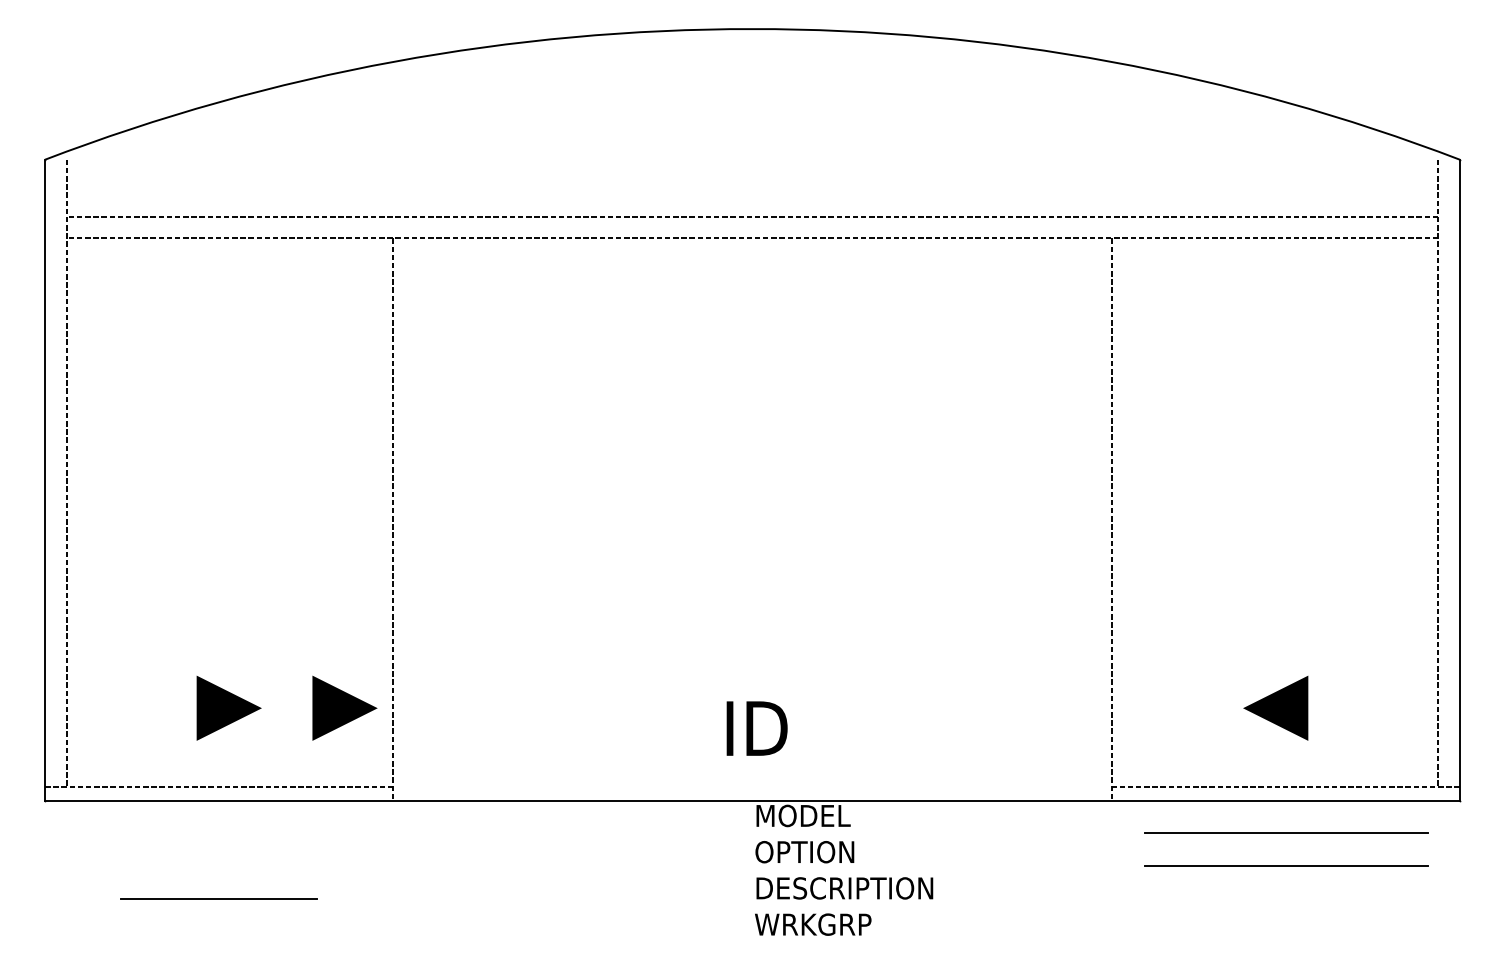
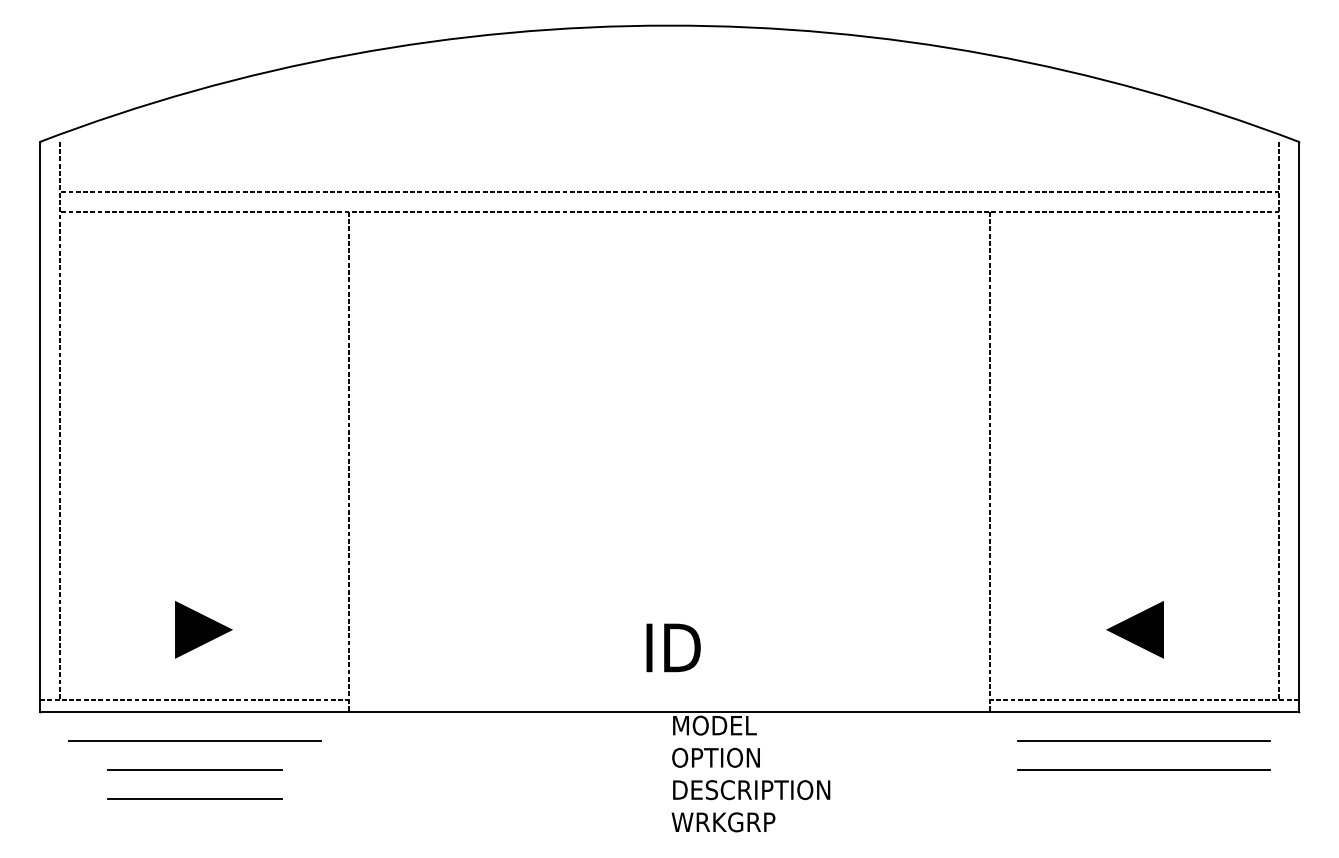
line: (344, 707) -> (306, 629), removed
line: (218, 832) -> (194, 740), added
line: (218, 866) -> (194, 770), added

